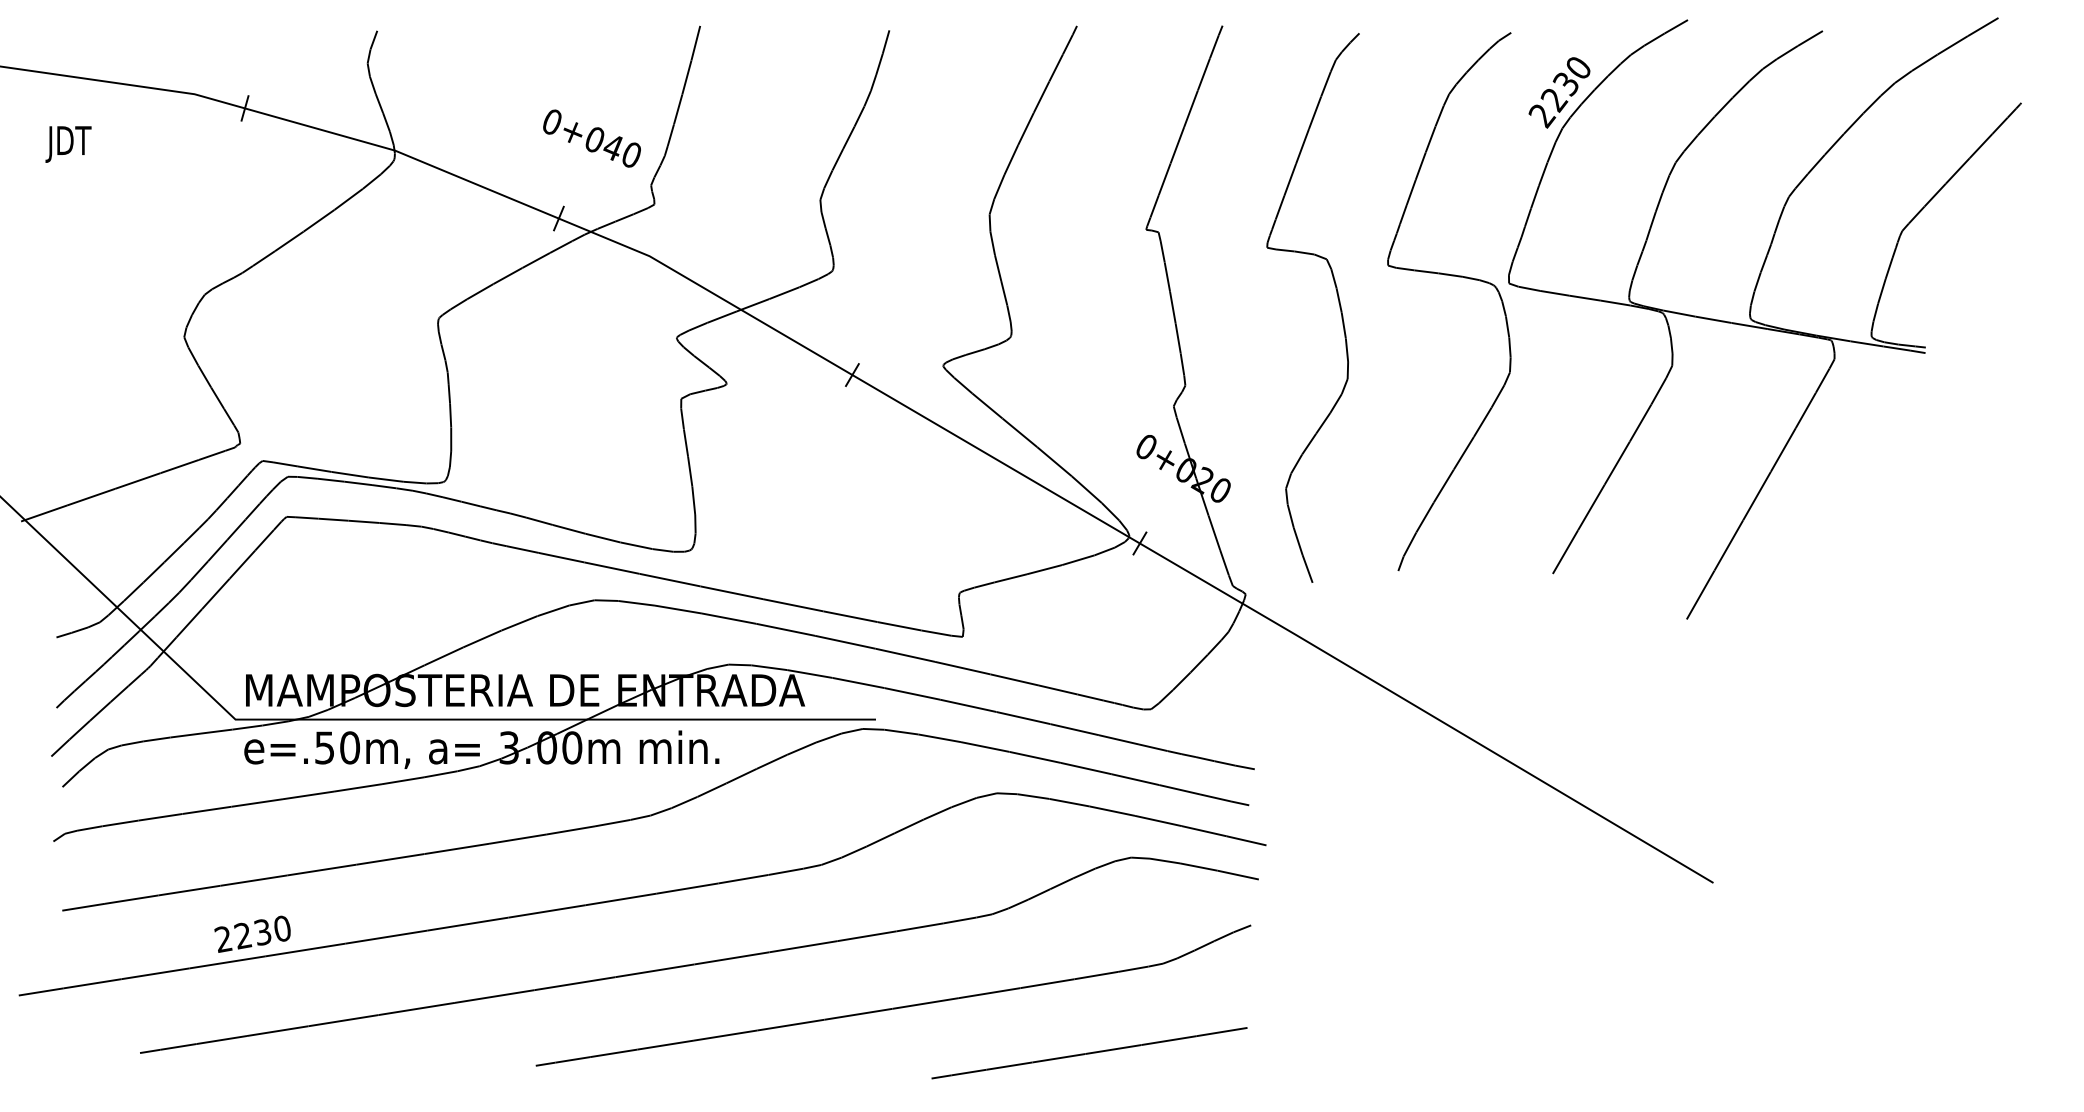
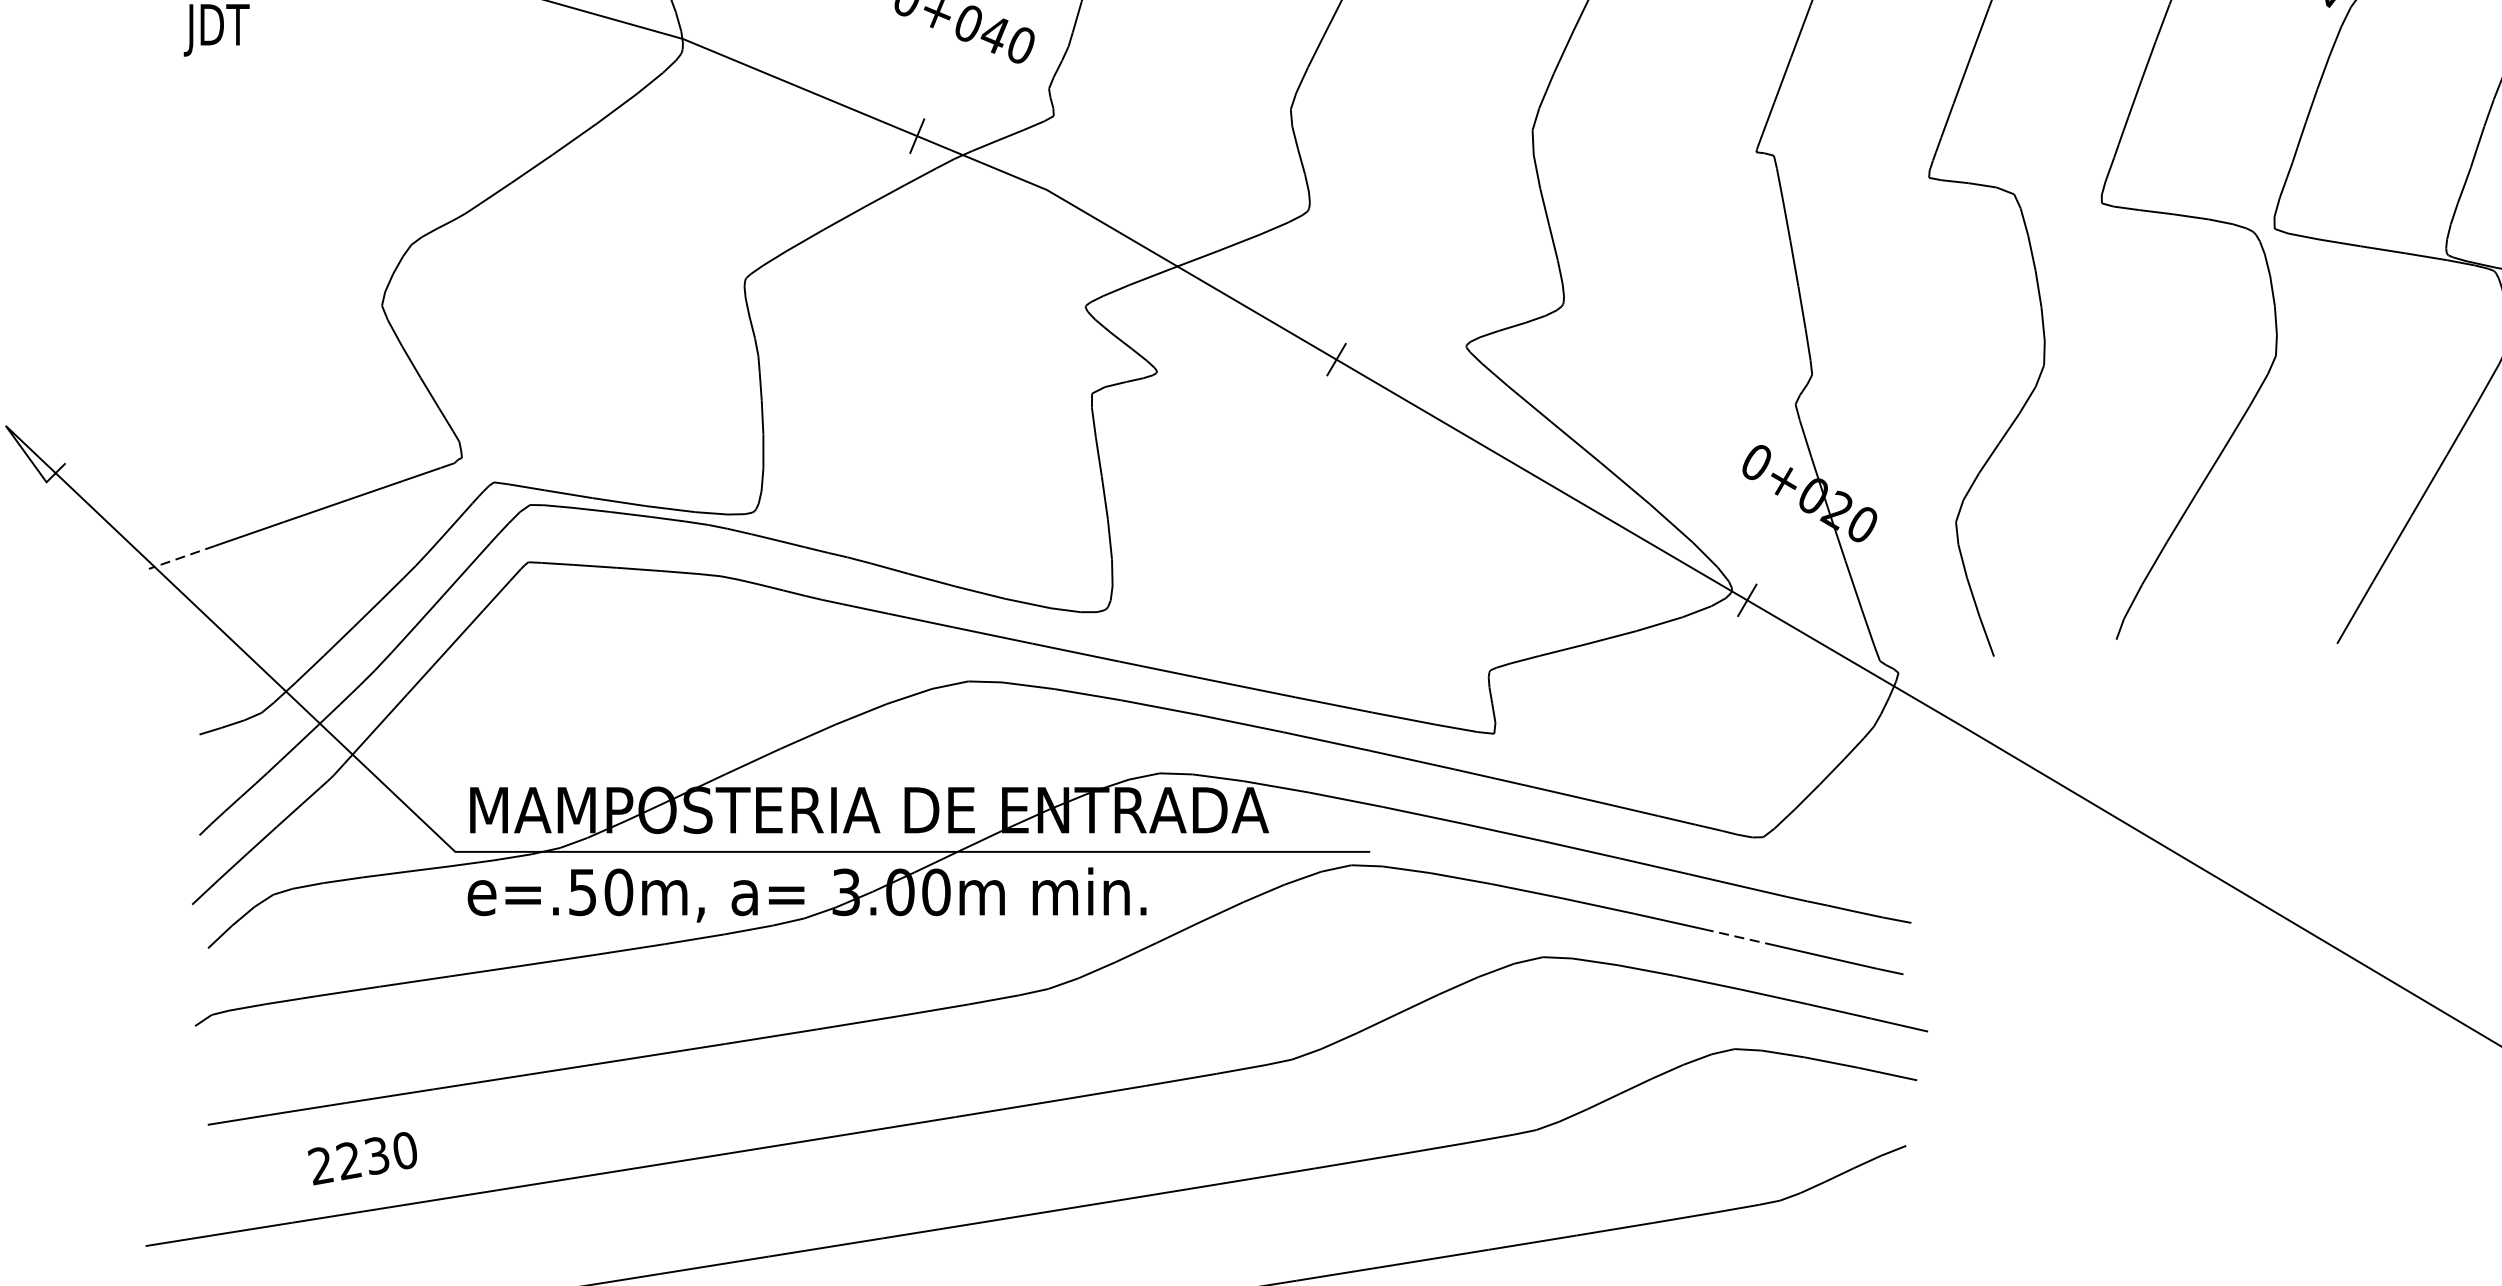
line: (43, 513) -> (180, 557), solid -> dashed
line: (1135, 779) -> (1740, 937), solid -> dashed
text: (252, 933) -> (362, 1157), moved

